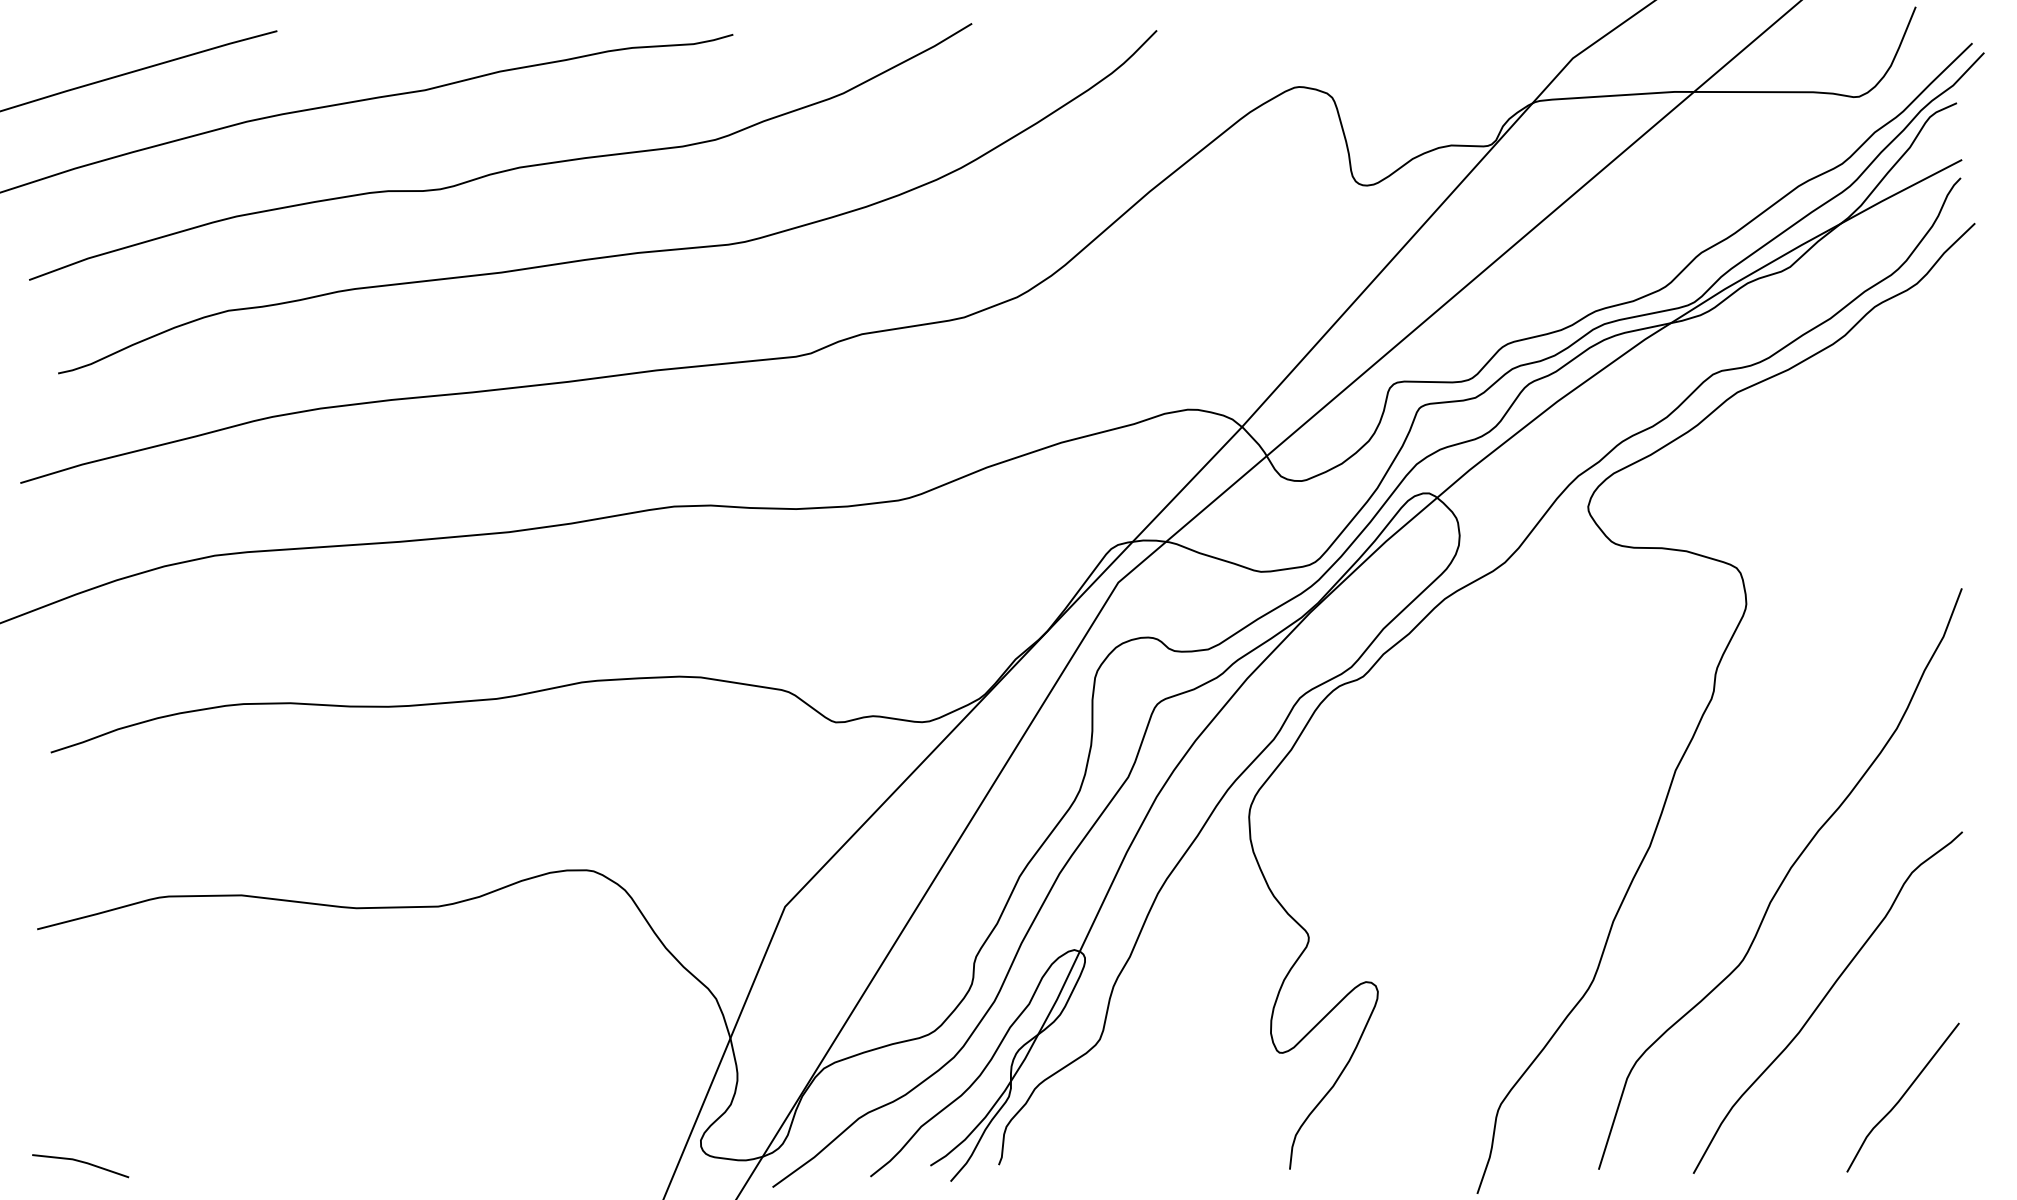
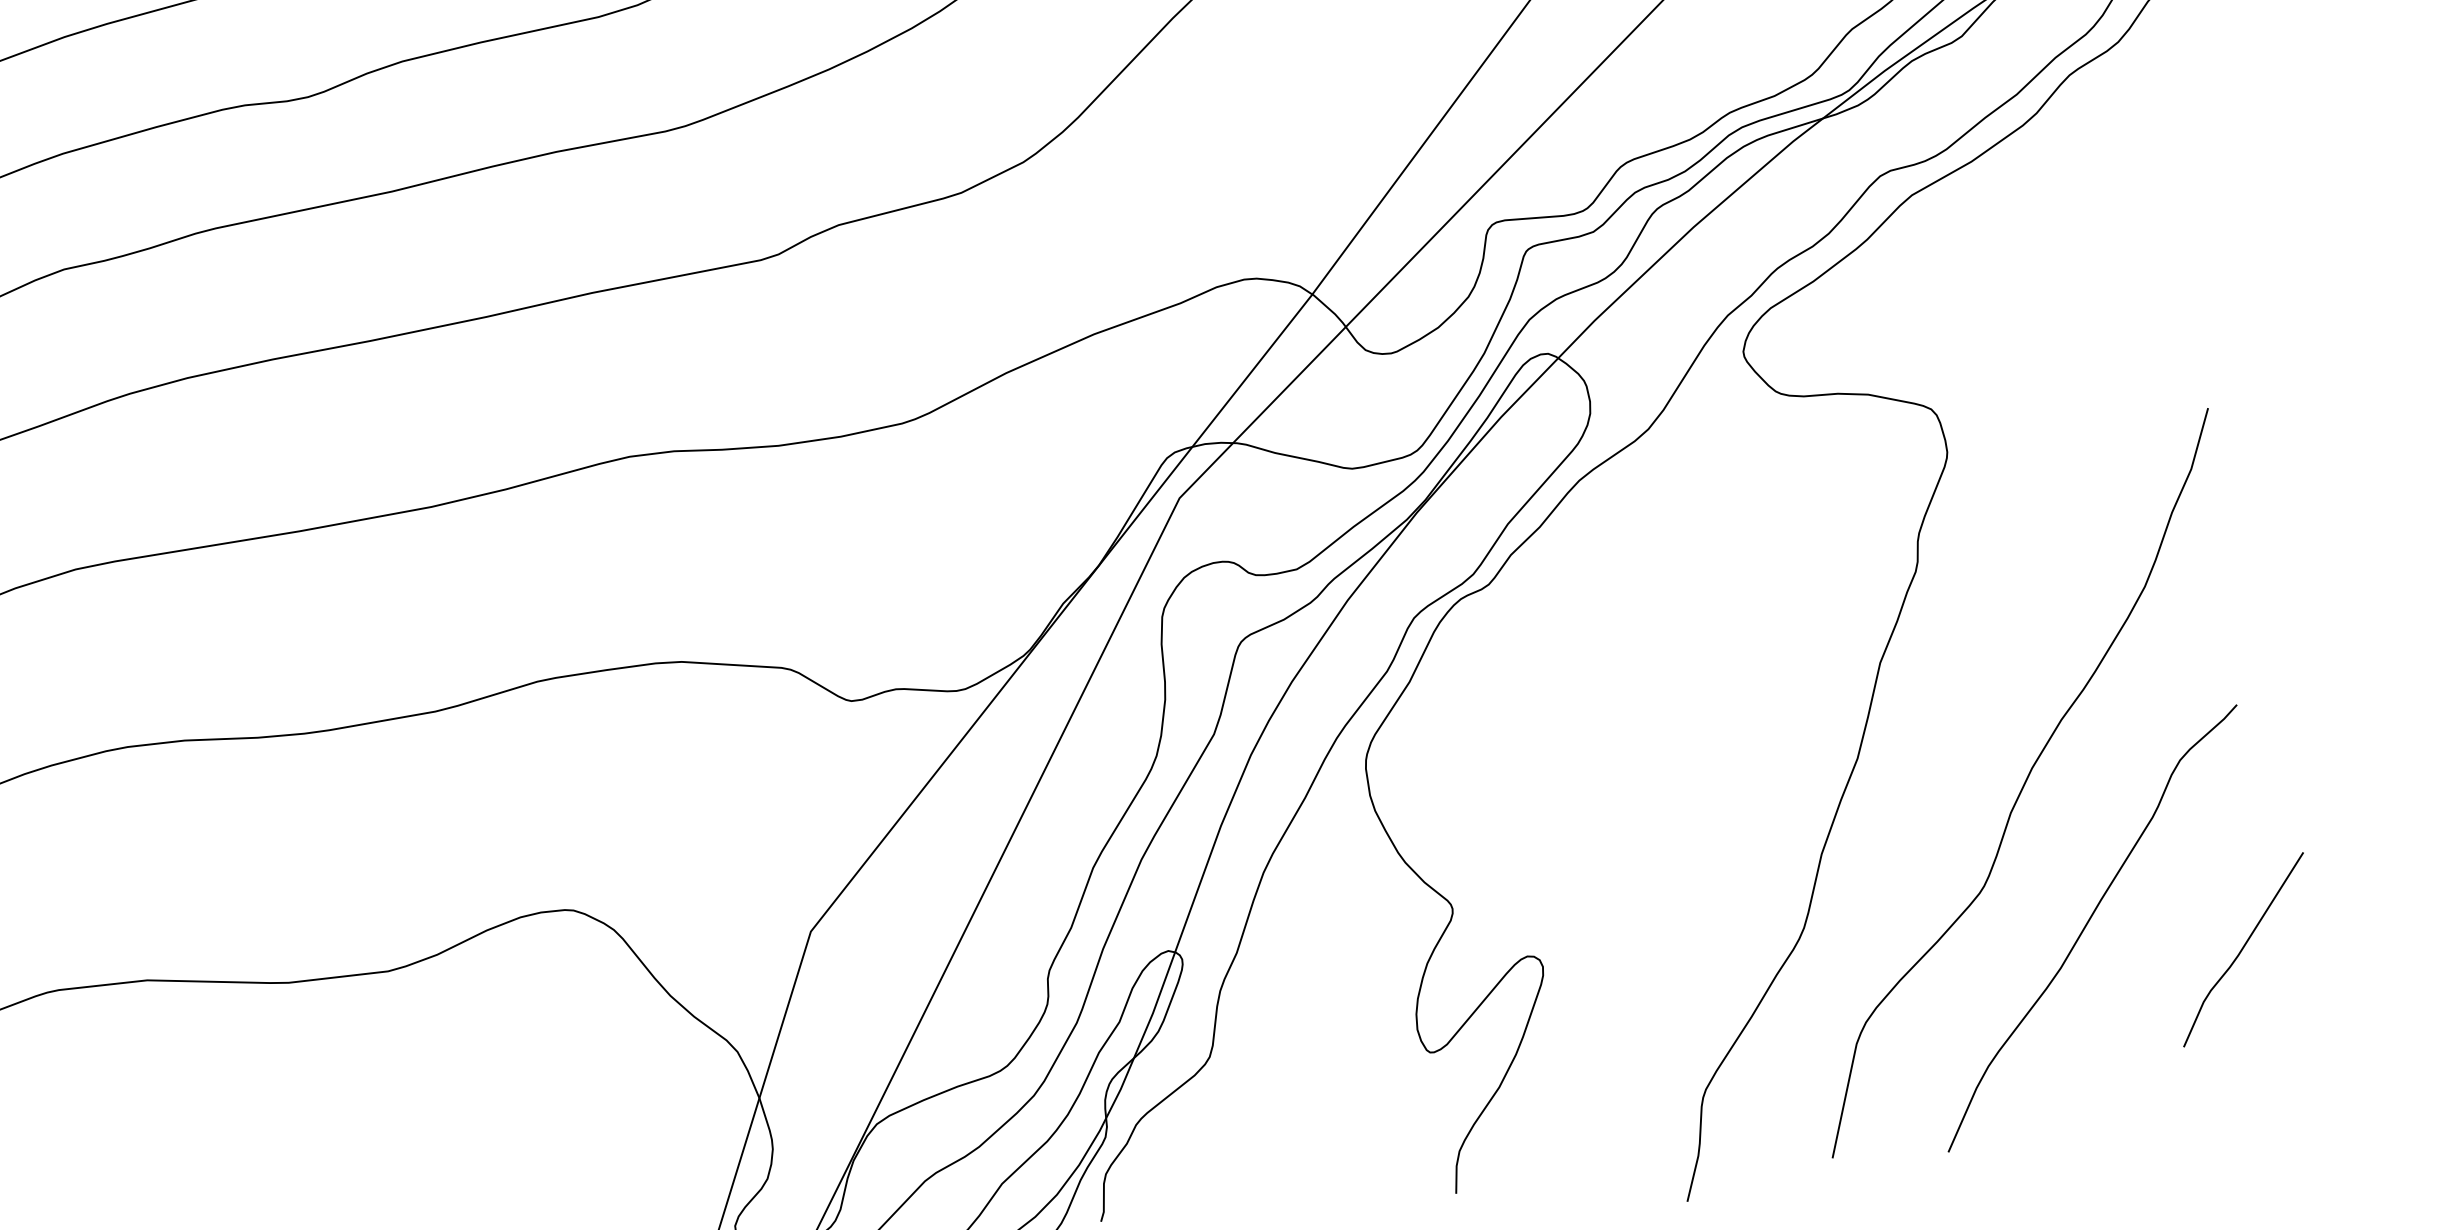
curve: (1902, 1097) -> (2242, 949), moved

